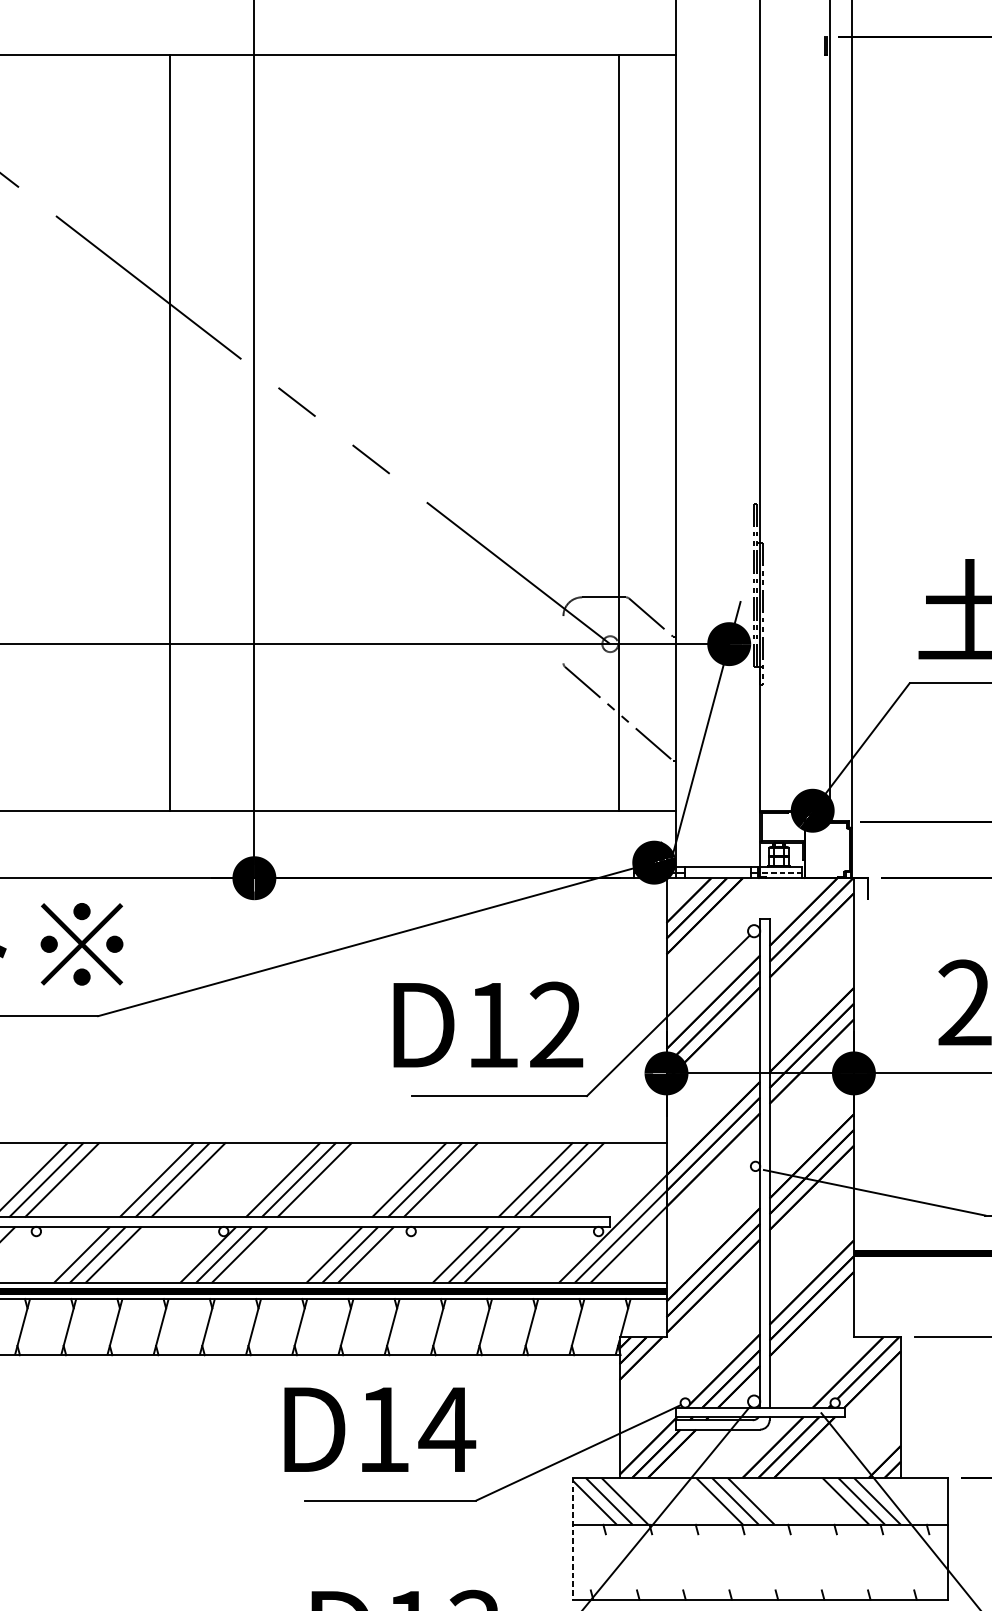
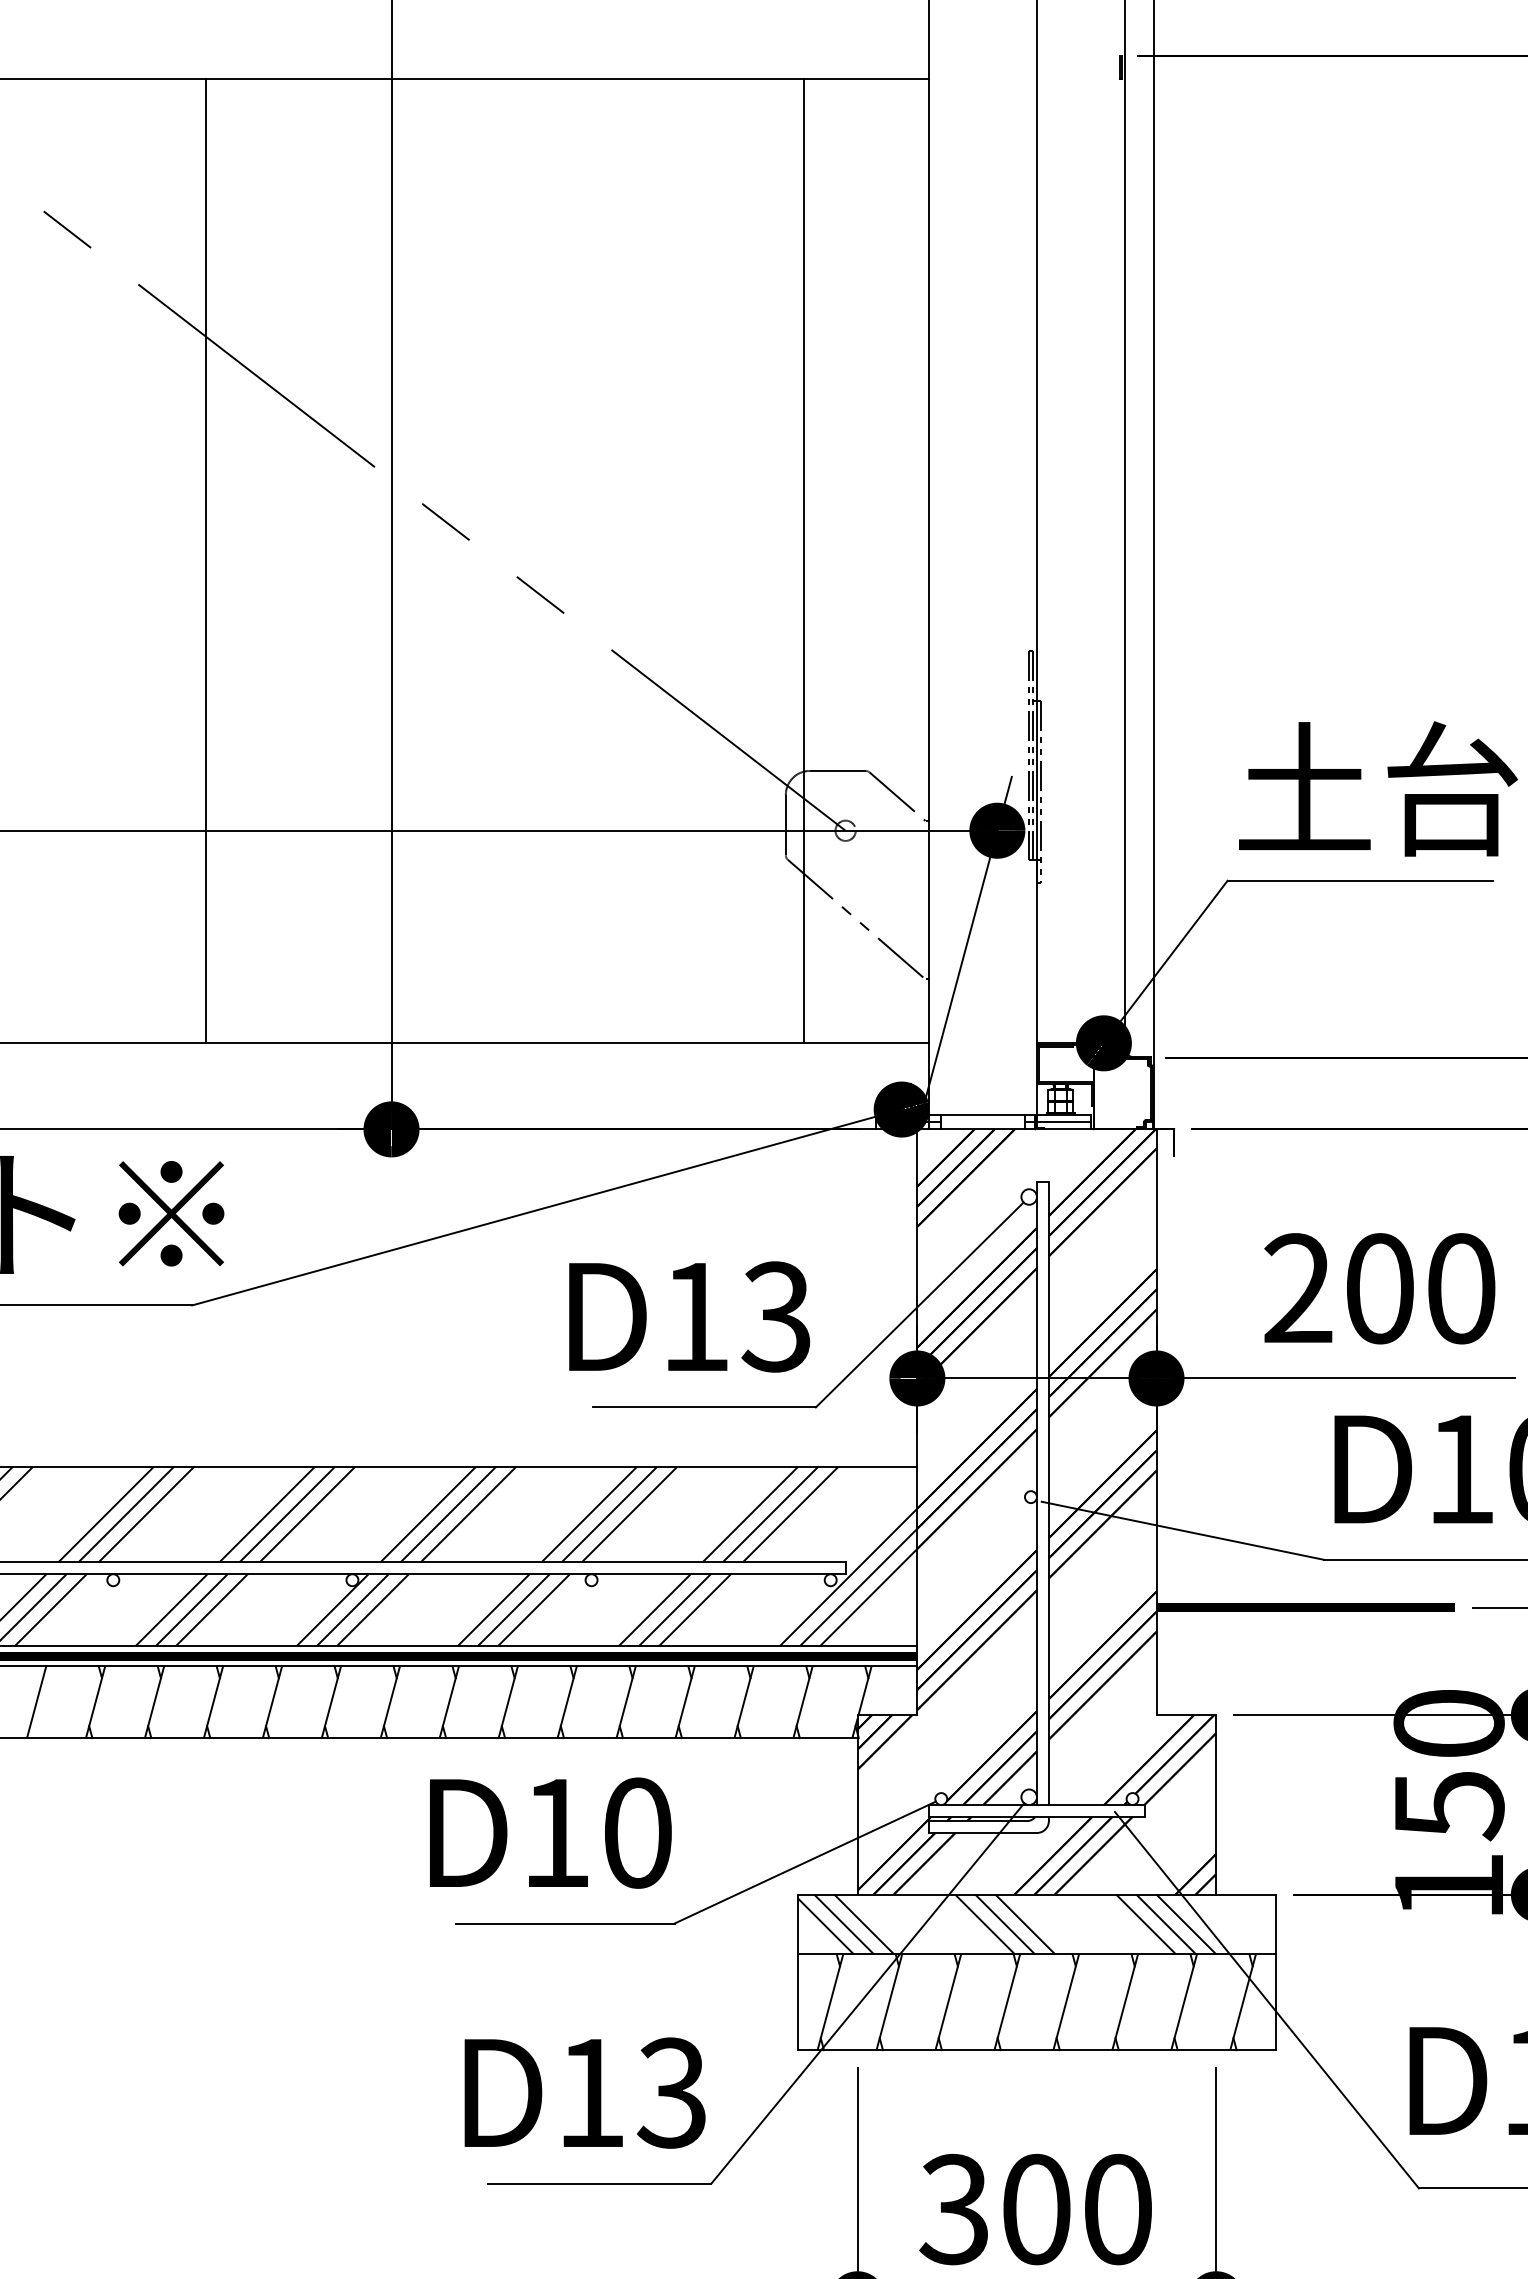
line: (169, 433) -> (205, 561), moved
line: (618, 433) -> (803, 561), moved
line: (563, 639) -> (785, 824), added
line: (780, 872) -> (1062, 1122), dashed -> solid
text: (555, 1024) -> (775, 1316), D12 -> D13
text: (447, 1429) -> (637, 1832), D14 -> D10
line: (572, 1538) -> (797, 1972), dashed -> solid
hatch: (759, 1562) -> (1036, 2002), added

